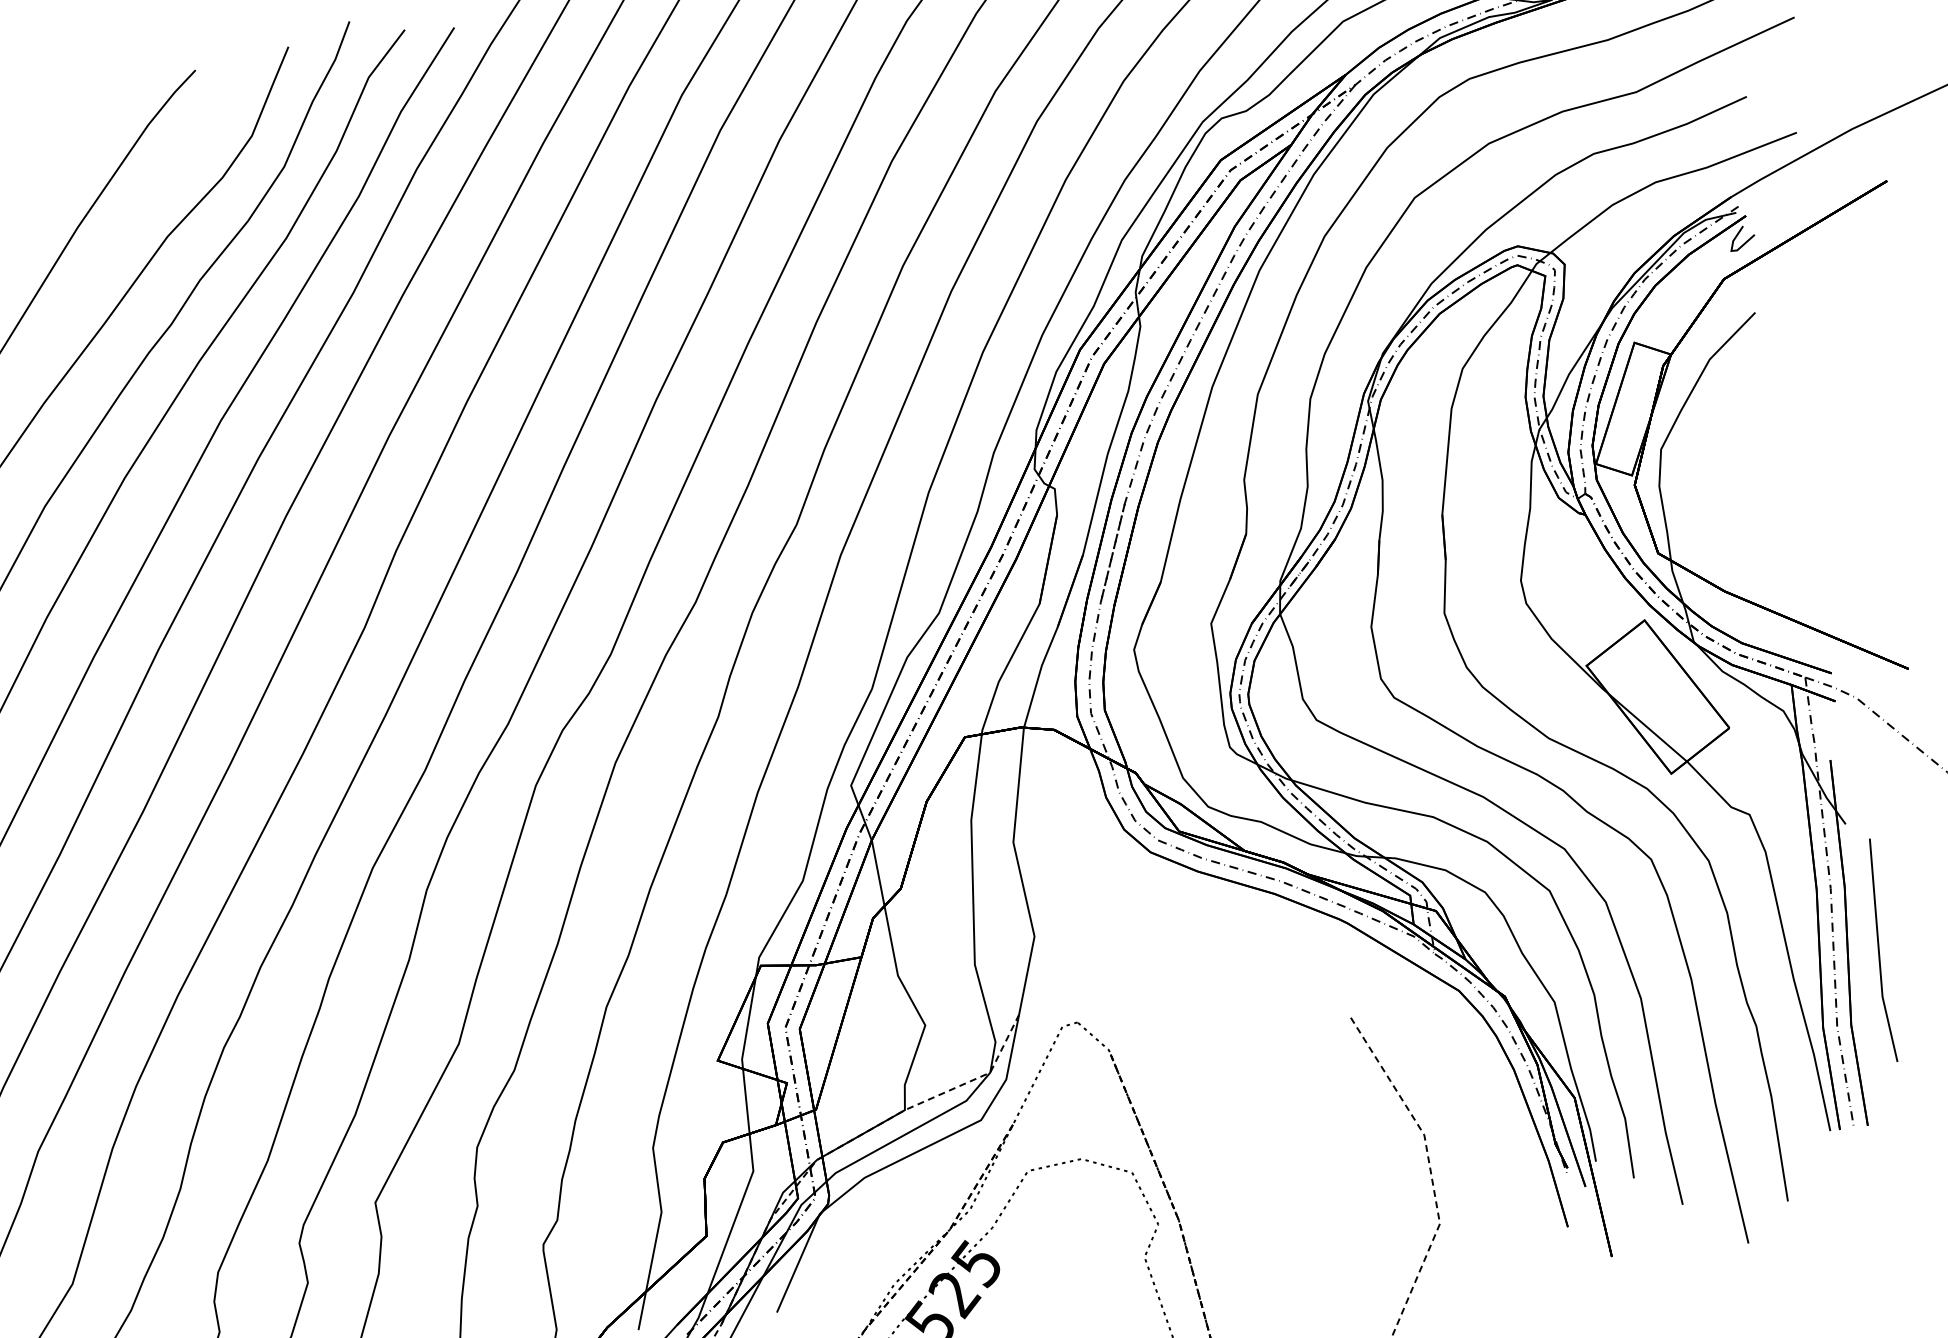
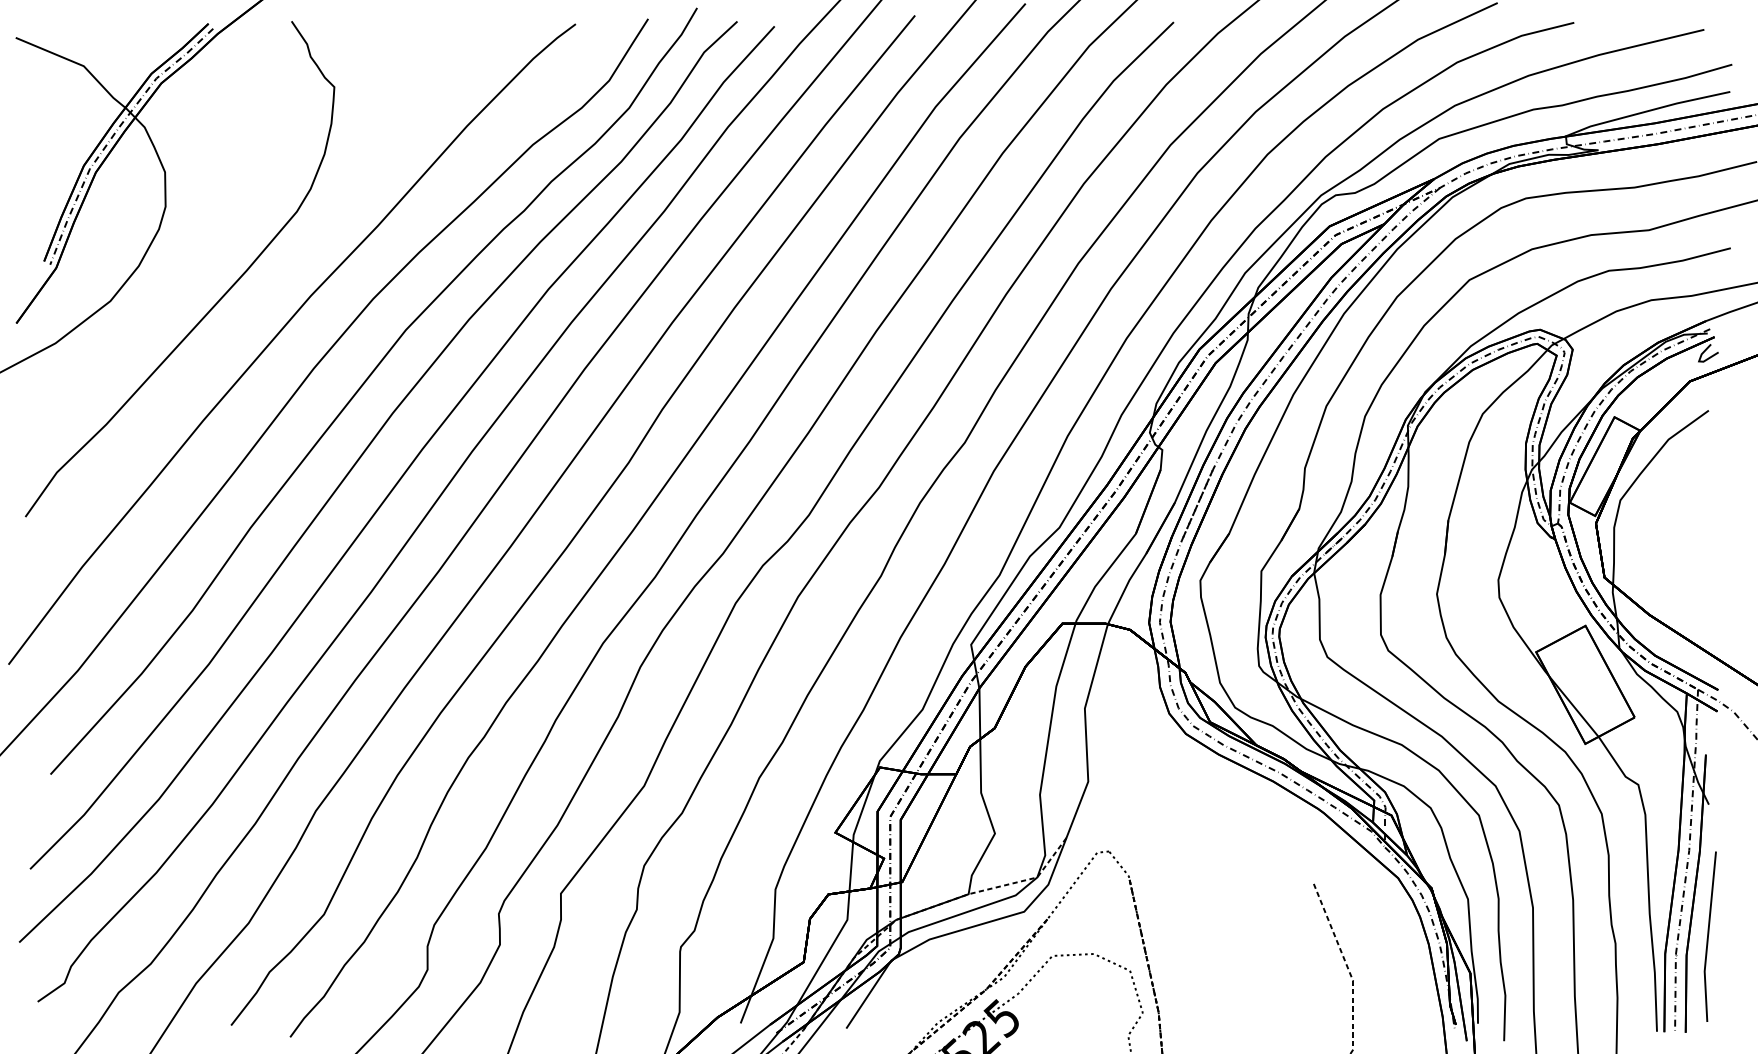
line: (1879, 950) -> (1708, 936), moved

